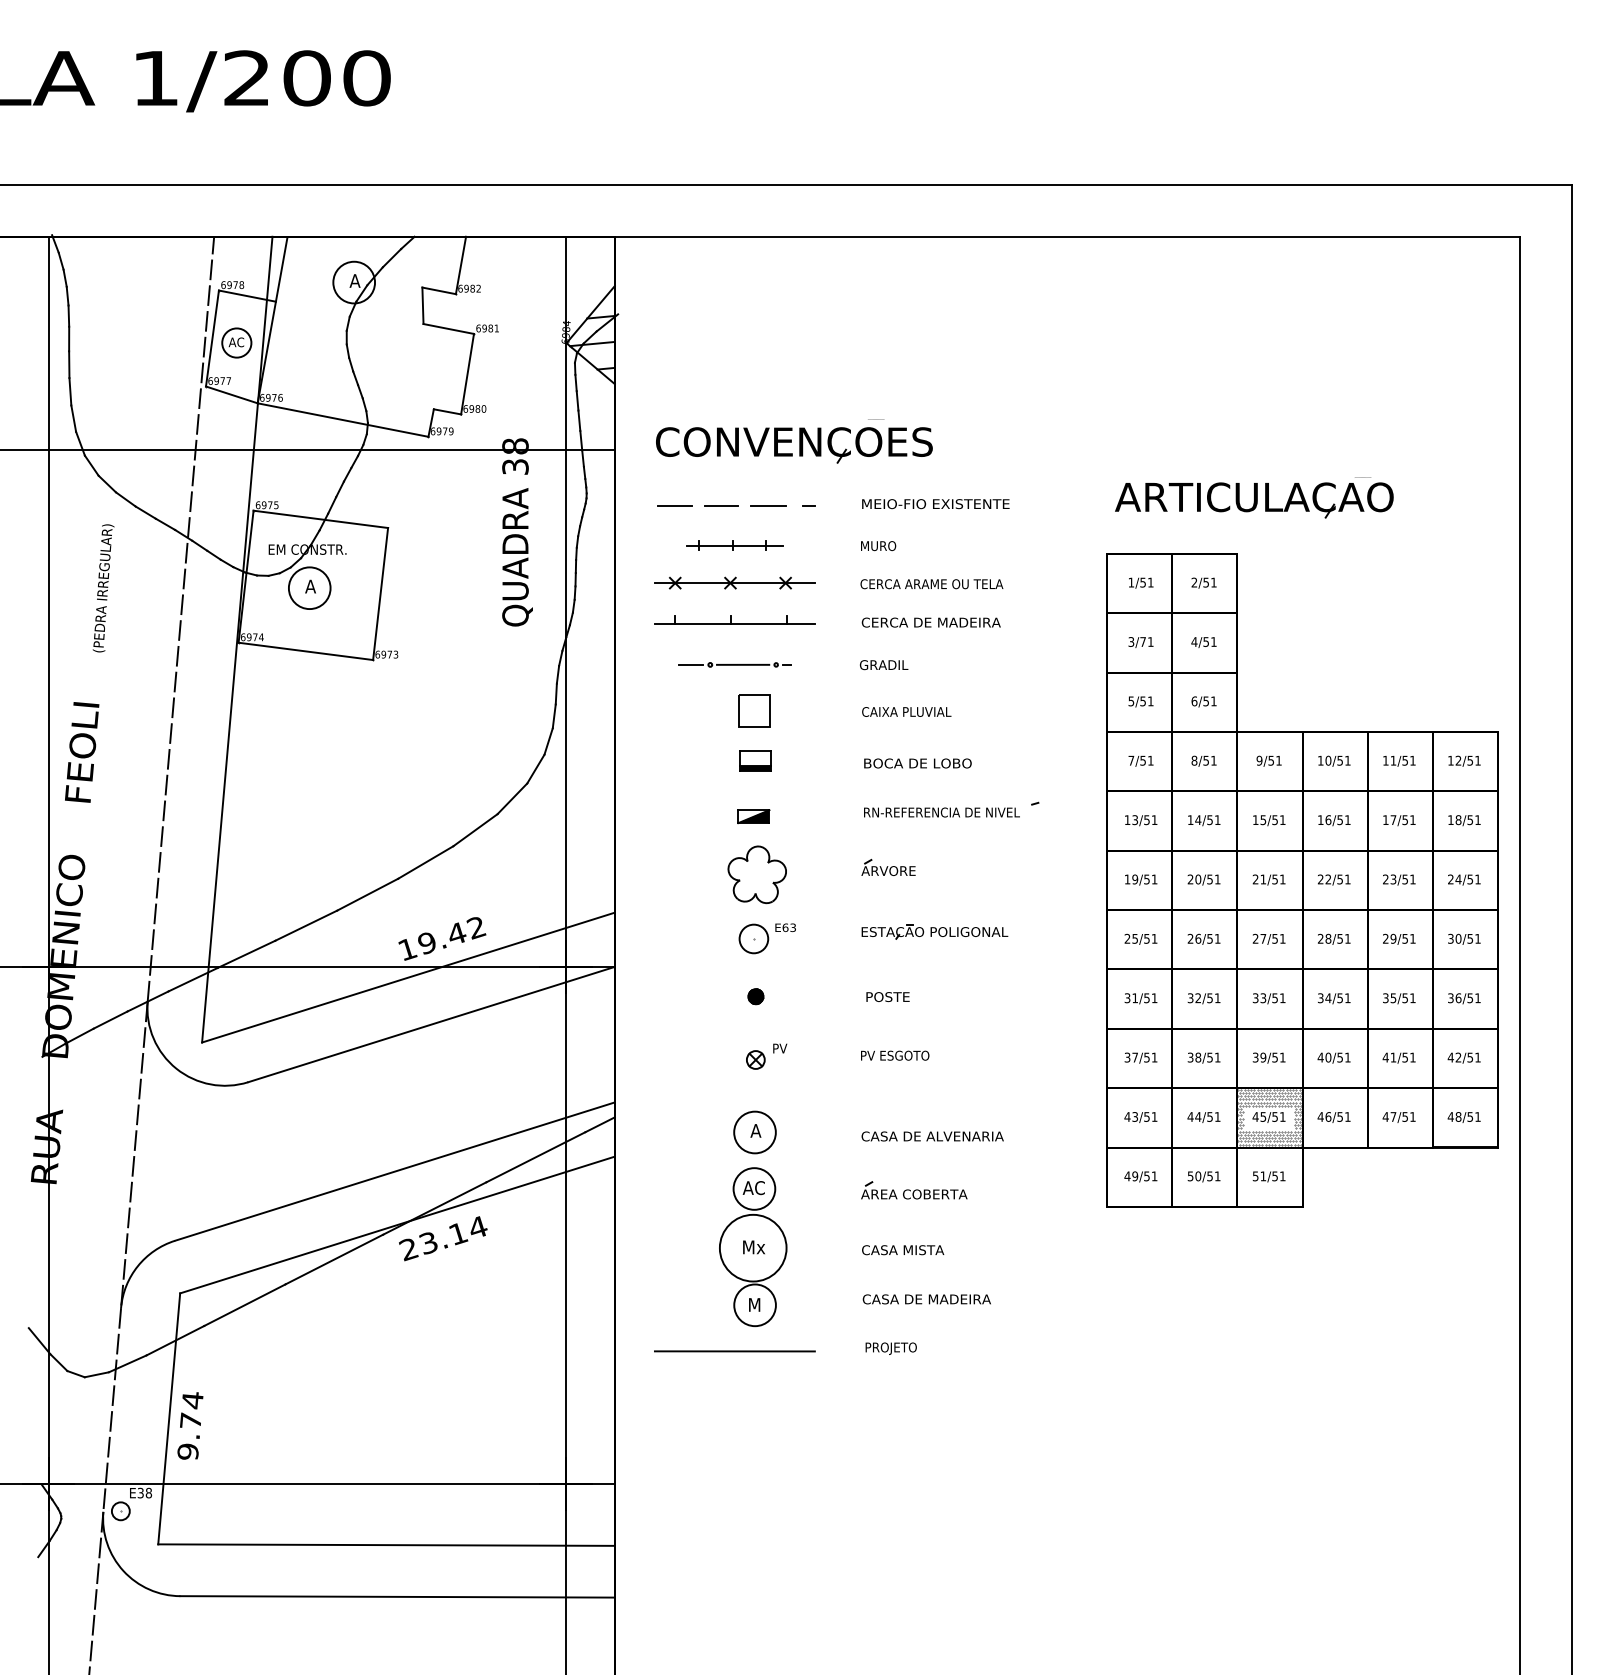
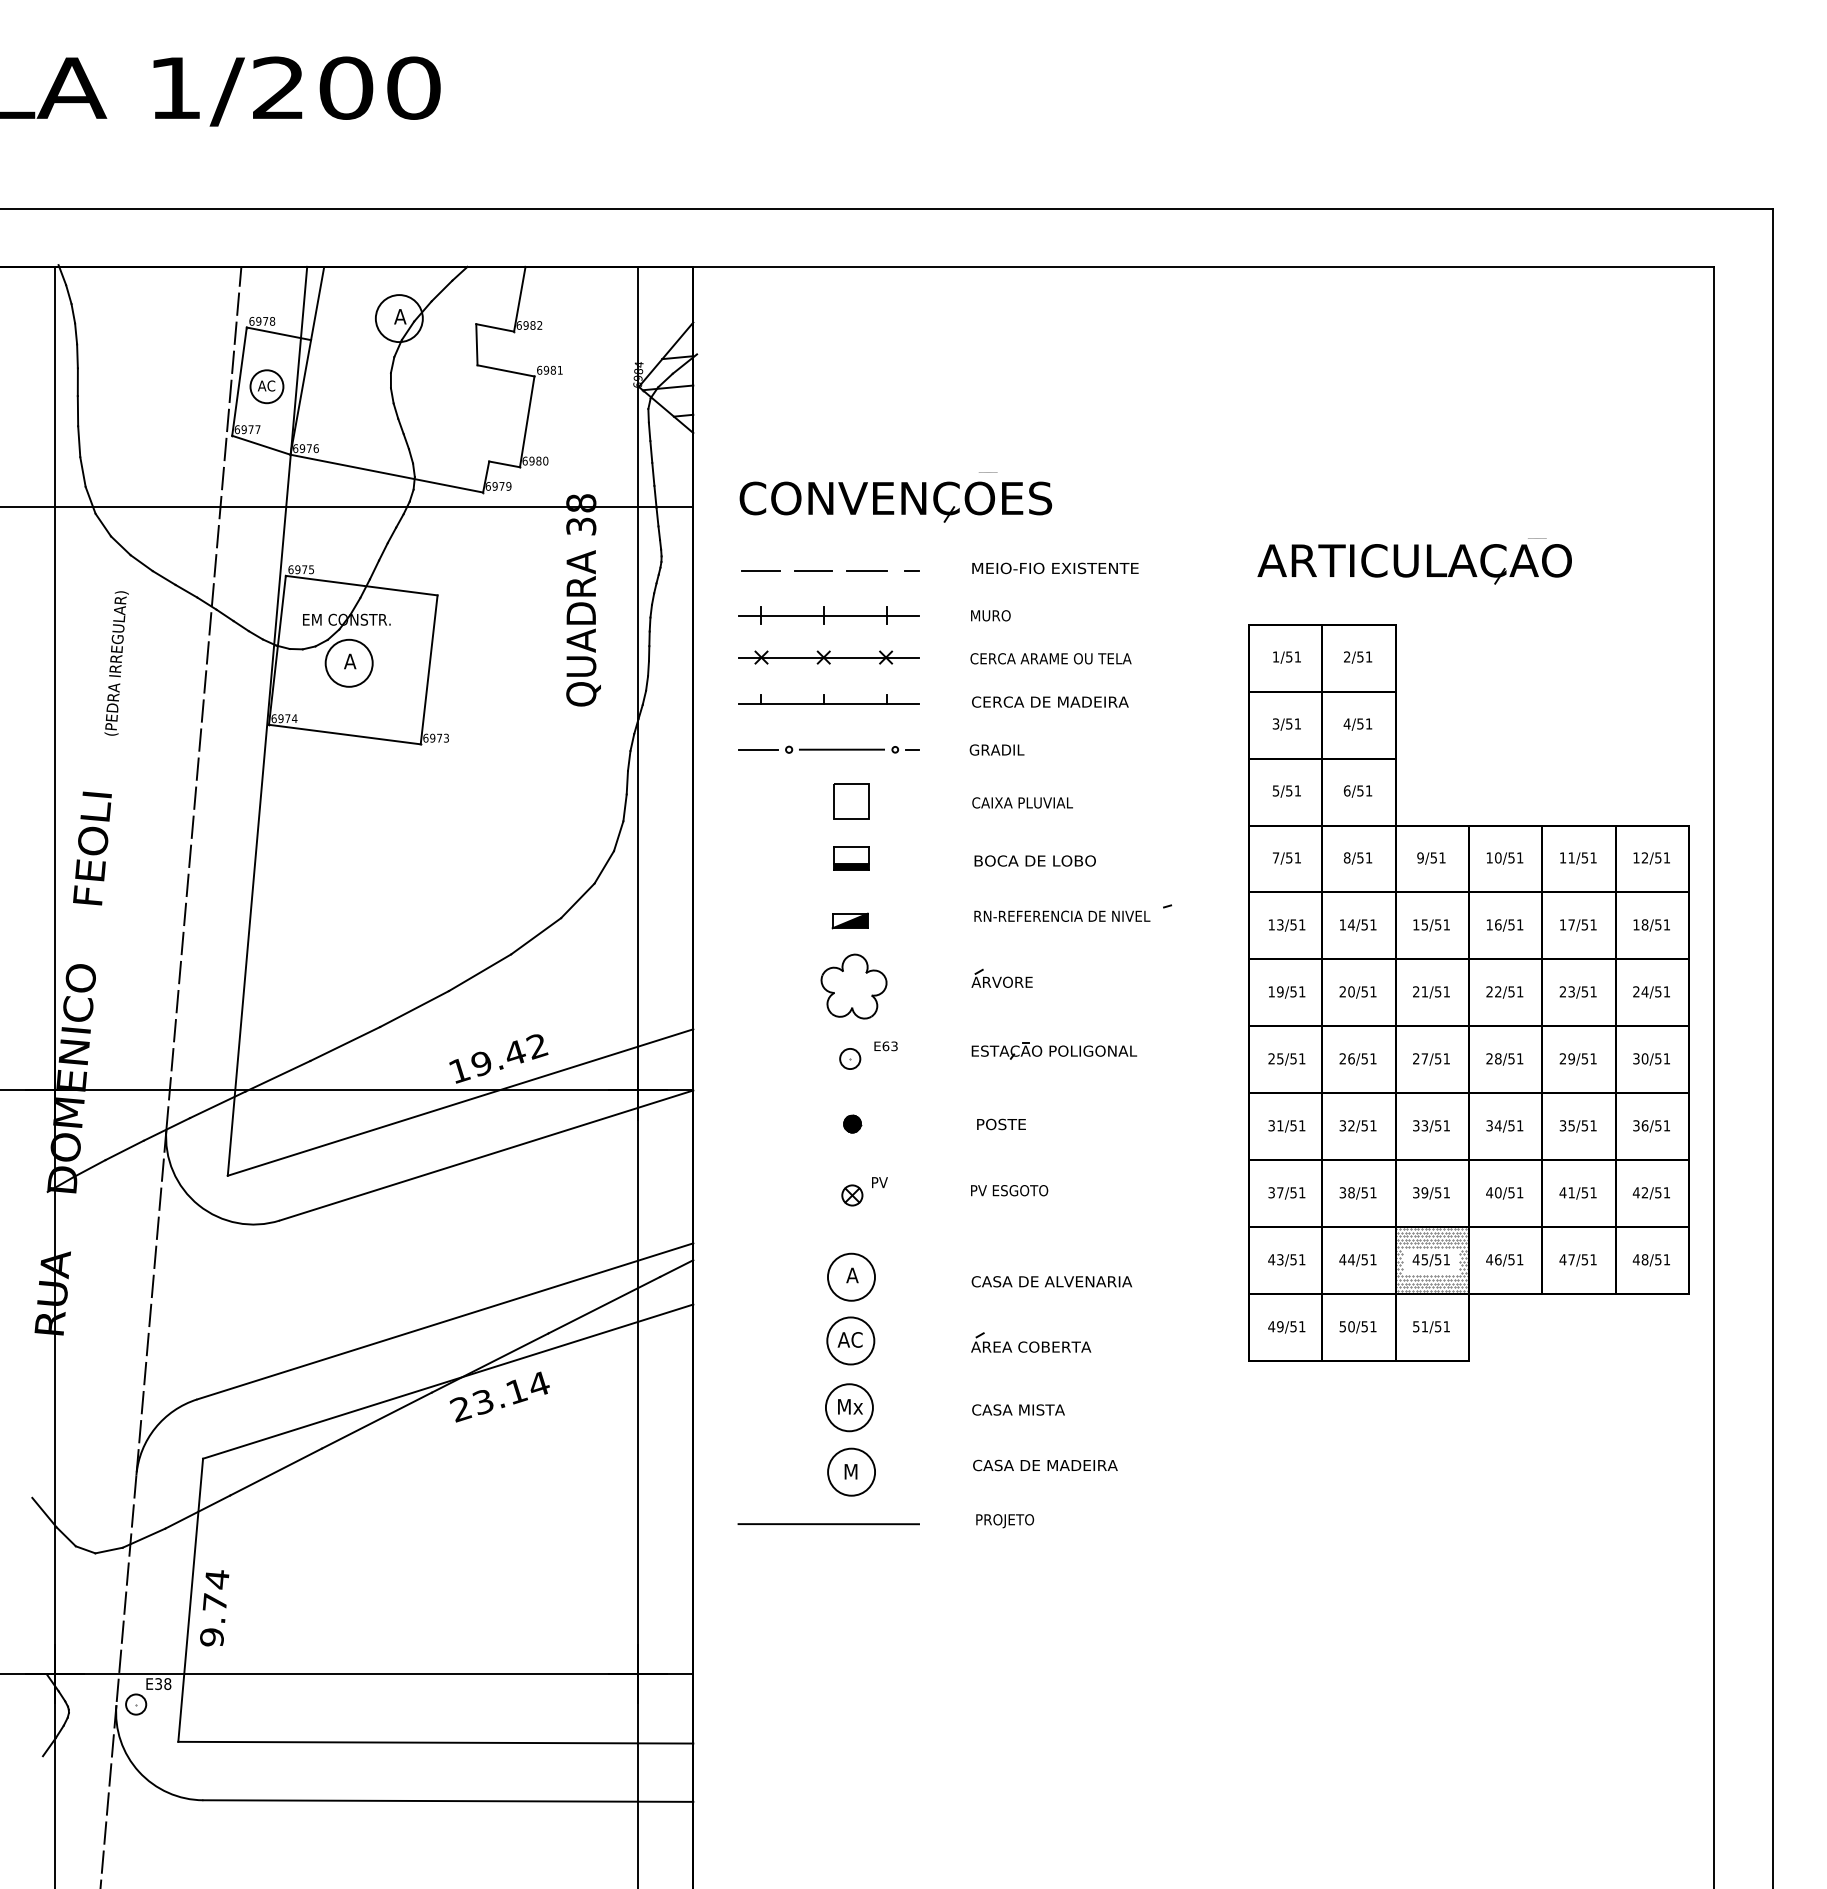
part: (734, 545) -> (828, 615), size x1.67
text: (1142, 641) -> (1288, 723), 3/71 -> 3/51
part: (734, 664) -> (828, 749), size x1.43
circle: (753, 938) -> (849, 1058), size x0.62
circle: (753, 1248) -> (849, 1408), size x0.62

